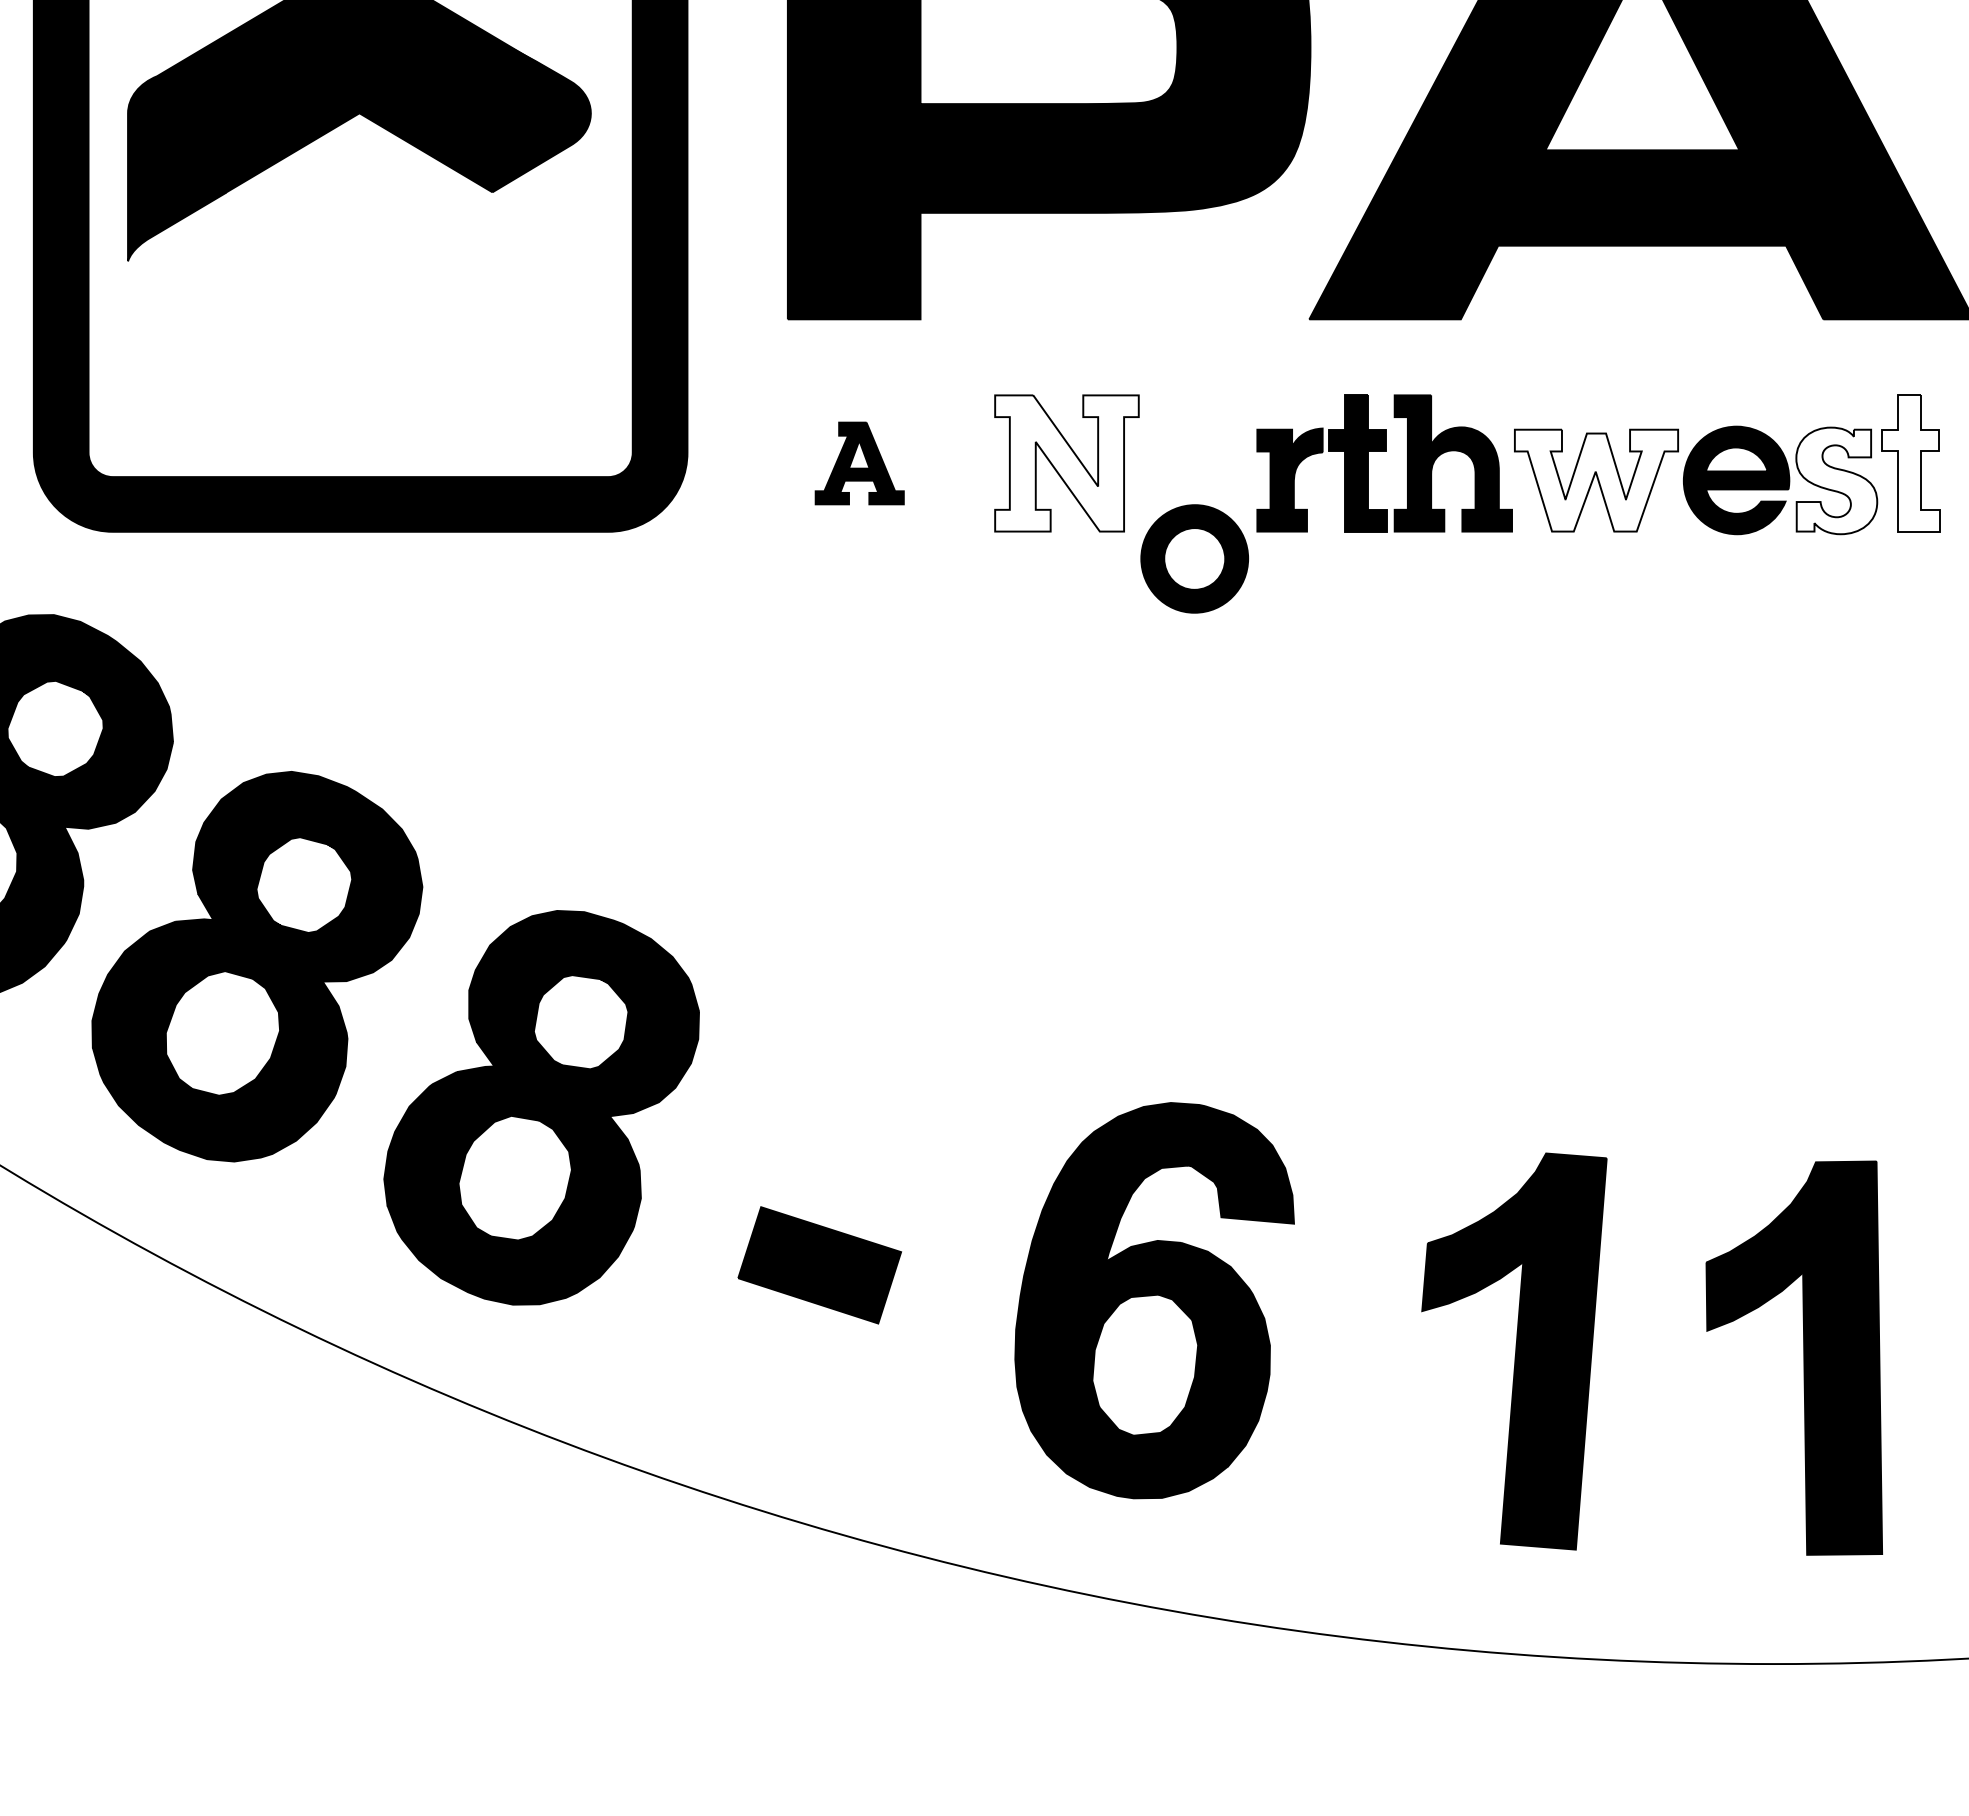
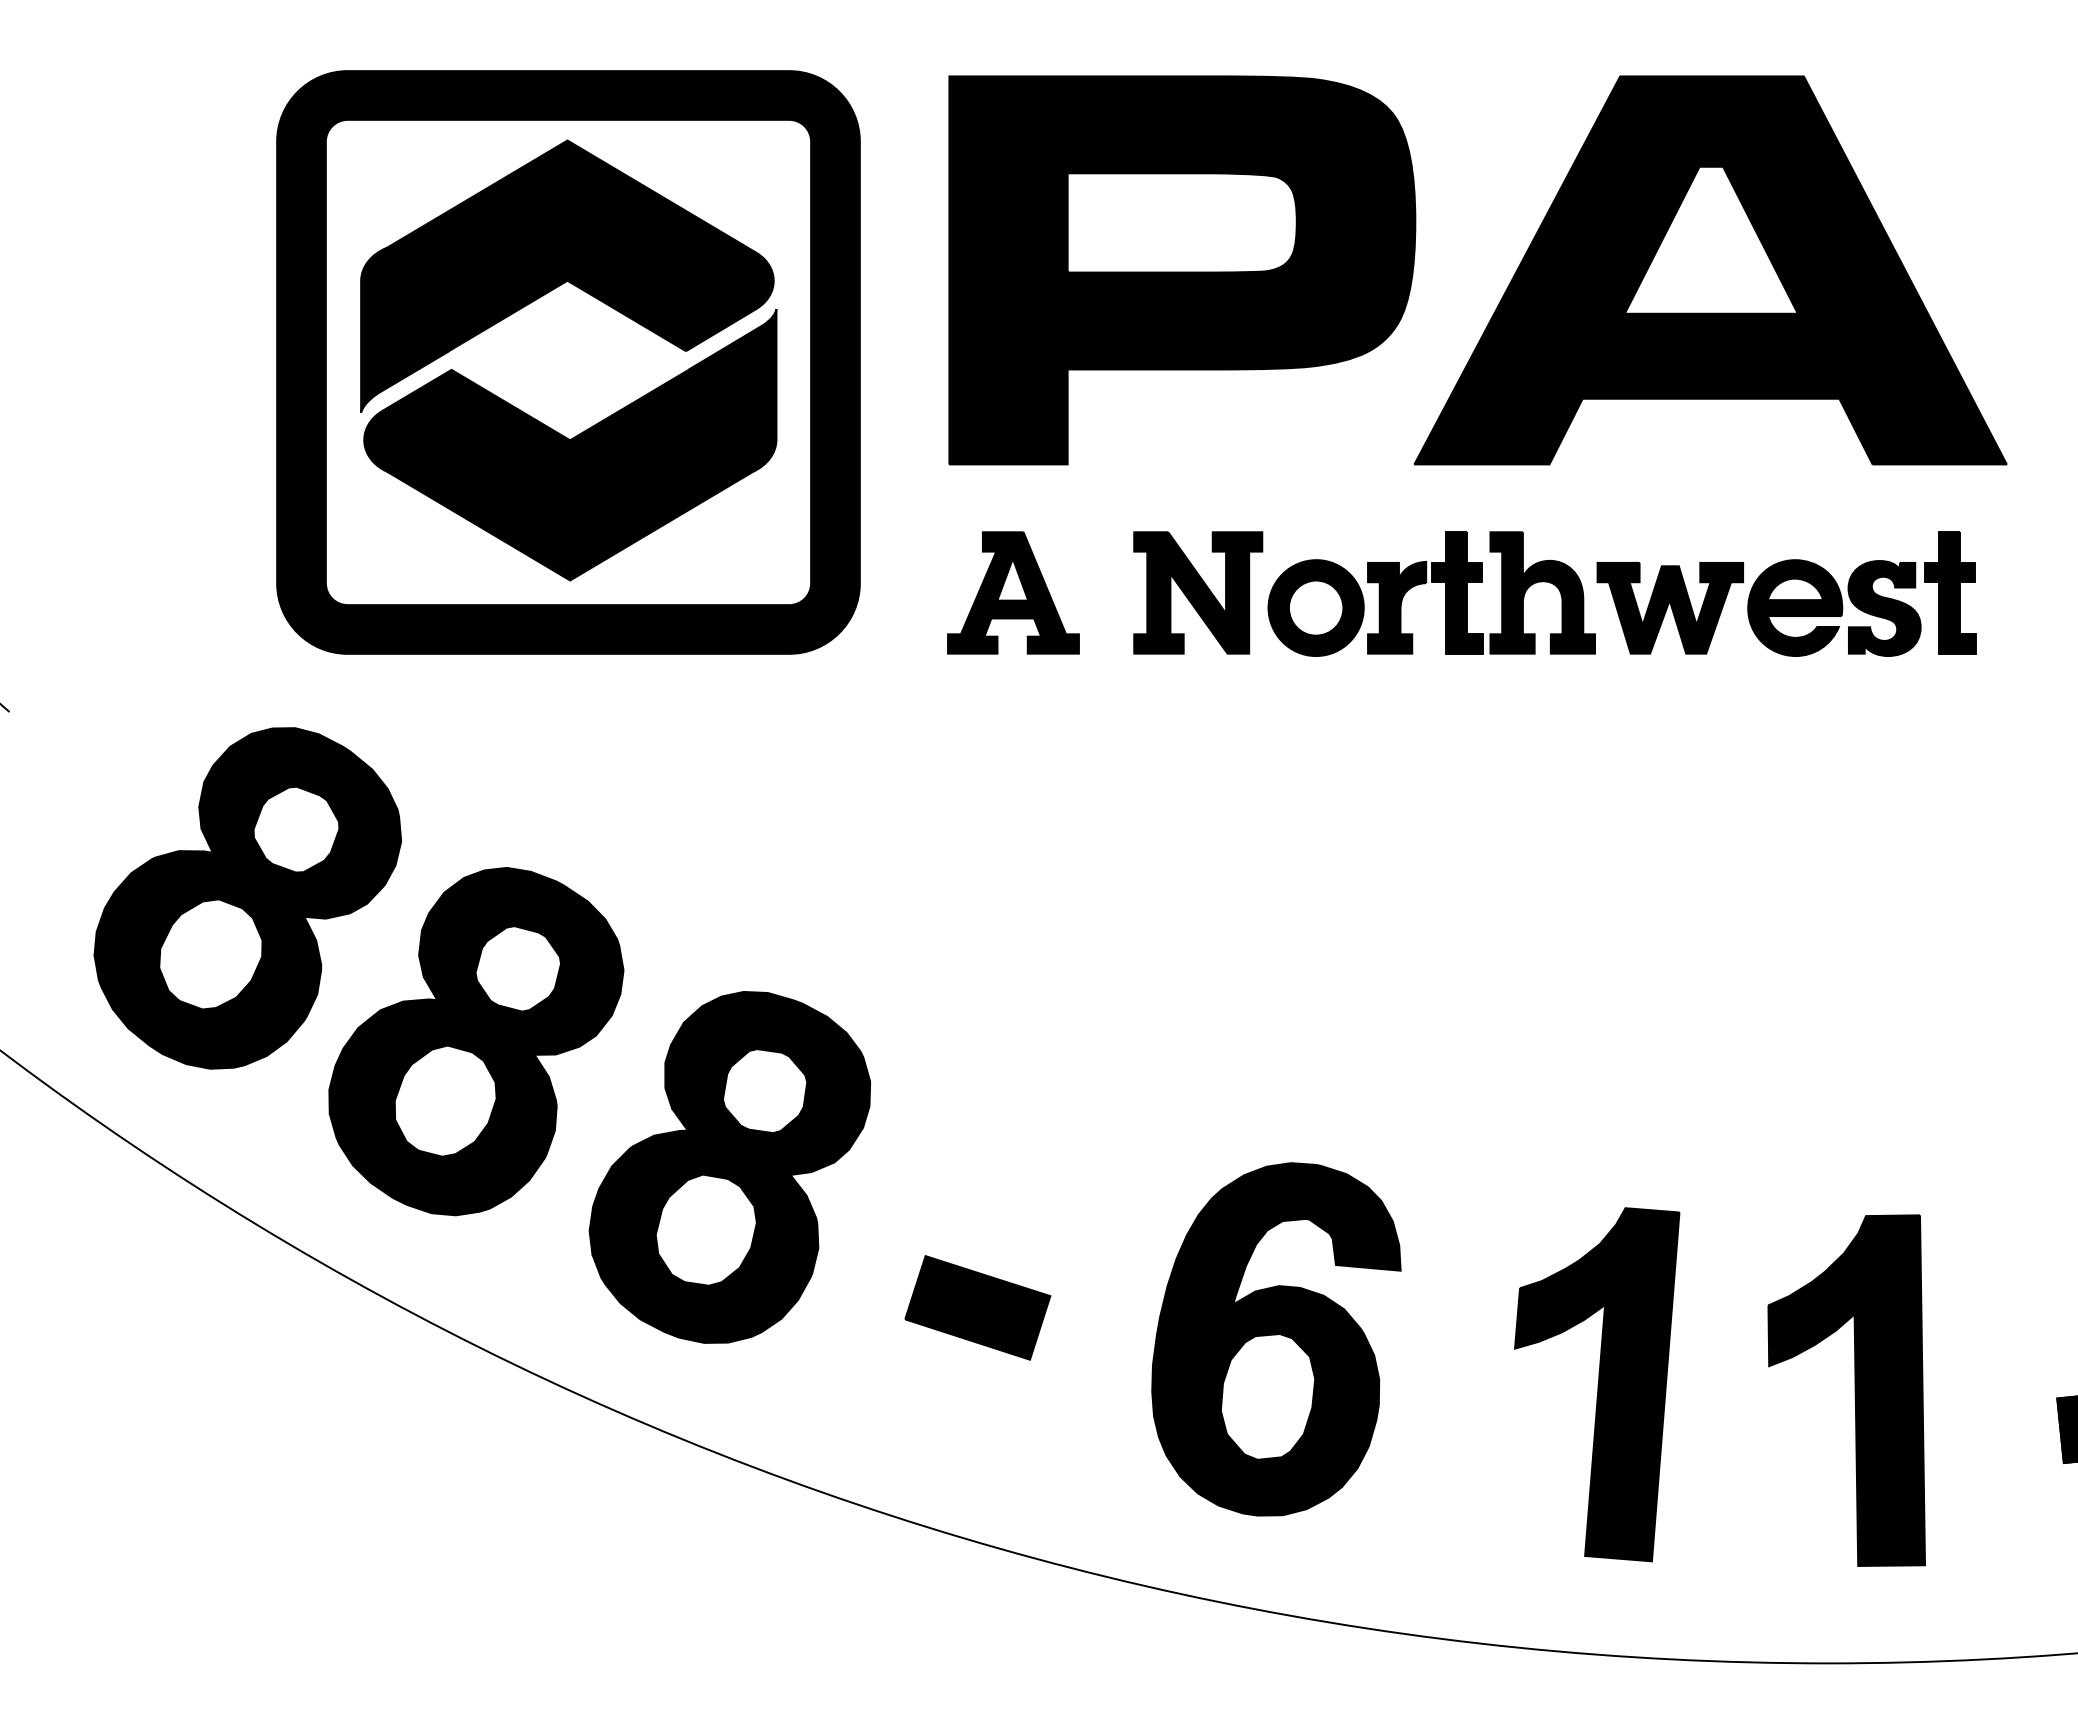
part: (362, 298) -> (570, 445), added
part: (859, 462) -> (1013, 592), size x1.67
fill: (1067, 462) -> (1198, 592), added
fill: (1910, 462) -> (1950, 592), added
fill: (1596, 479) -> (1670, 607), added
fill: (1836, 480) -> (1884, 608), added
part: (1194, 558) -> (1315, 607), moved

